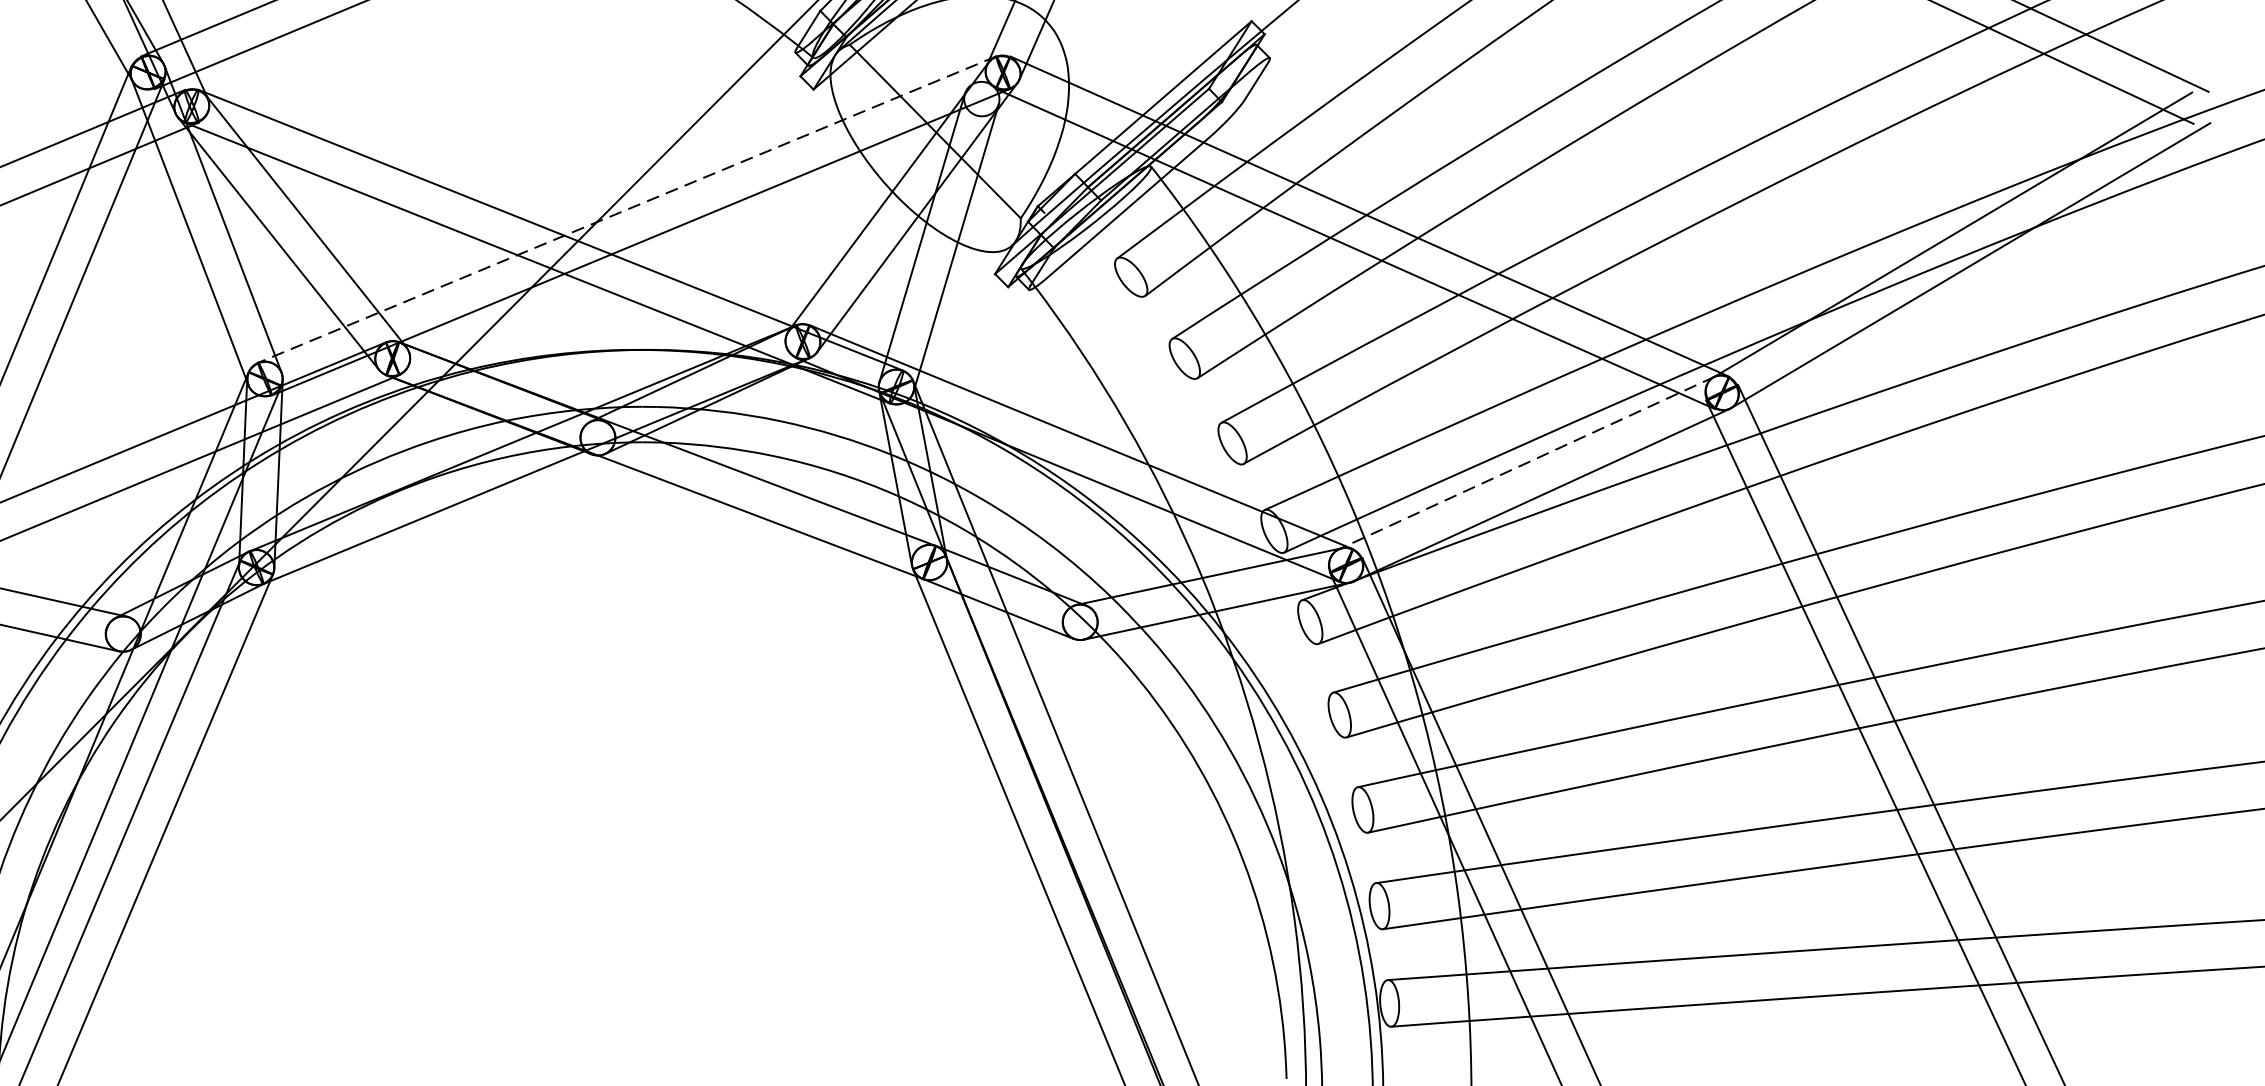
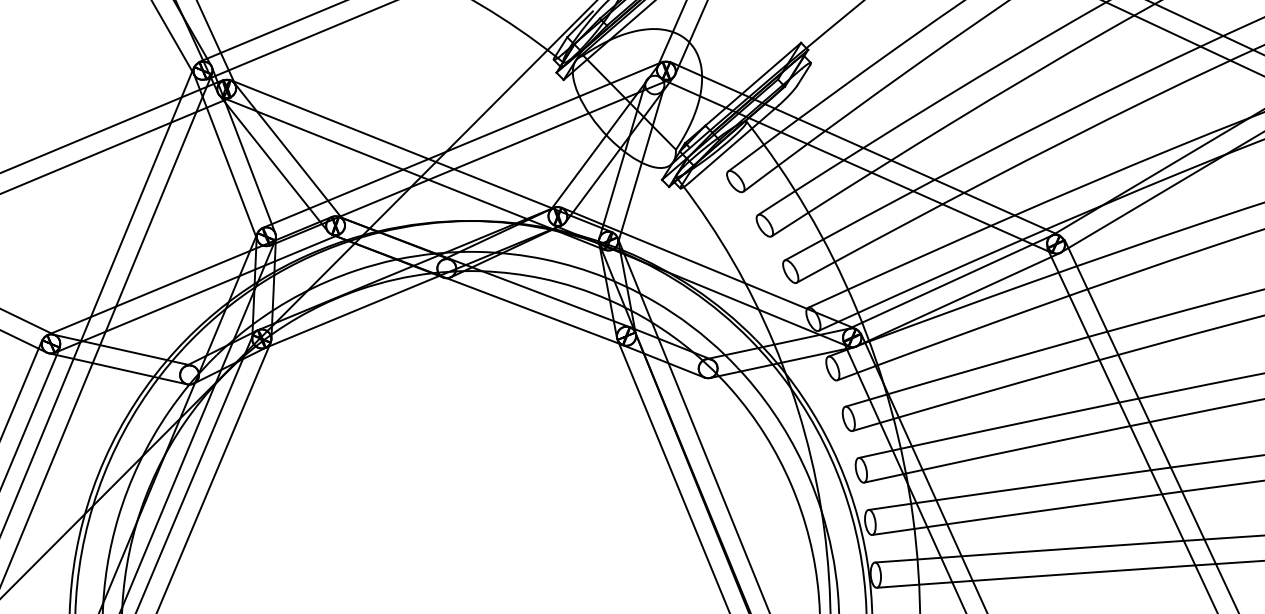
line: (626, 208) -> (462, 144), dashed -> solid
line: (1525, 463) -> (949, 282), dashed -> solid

